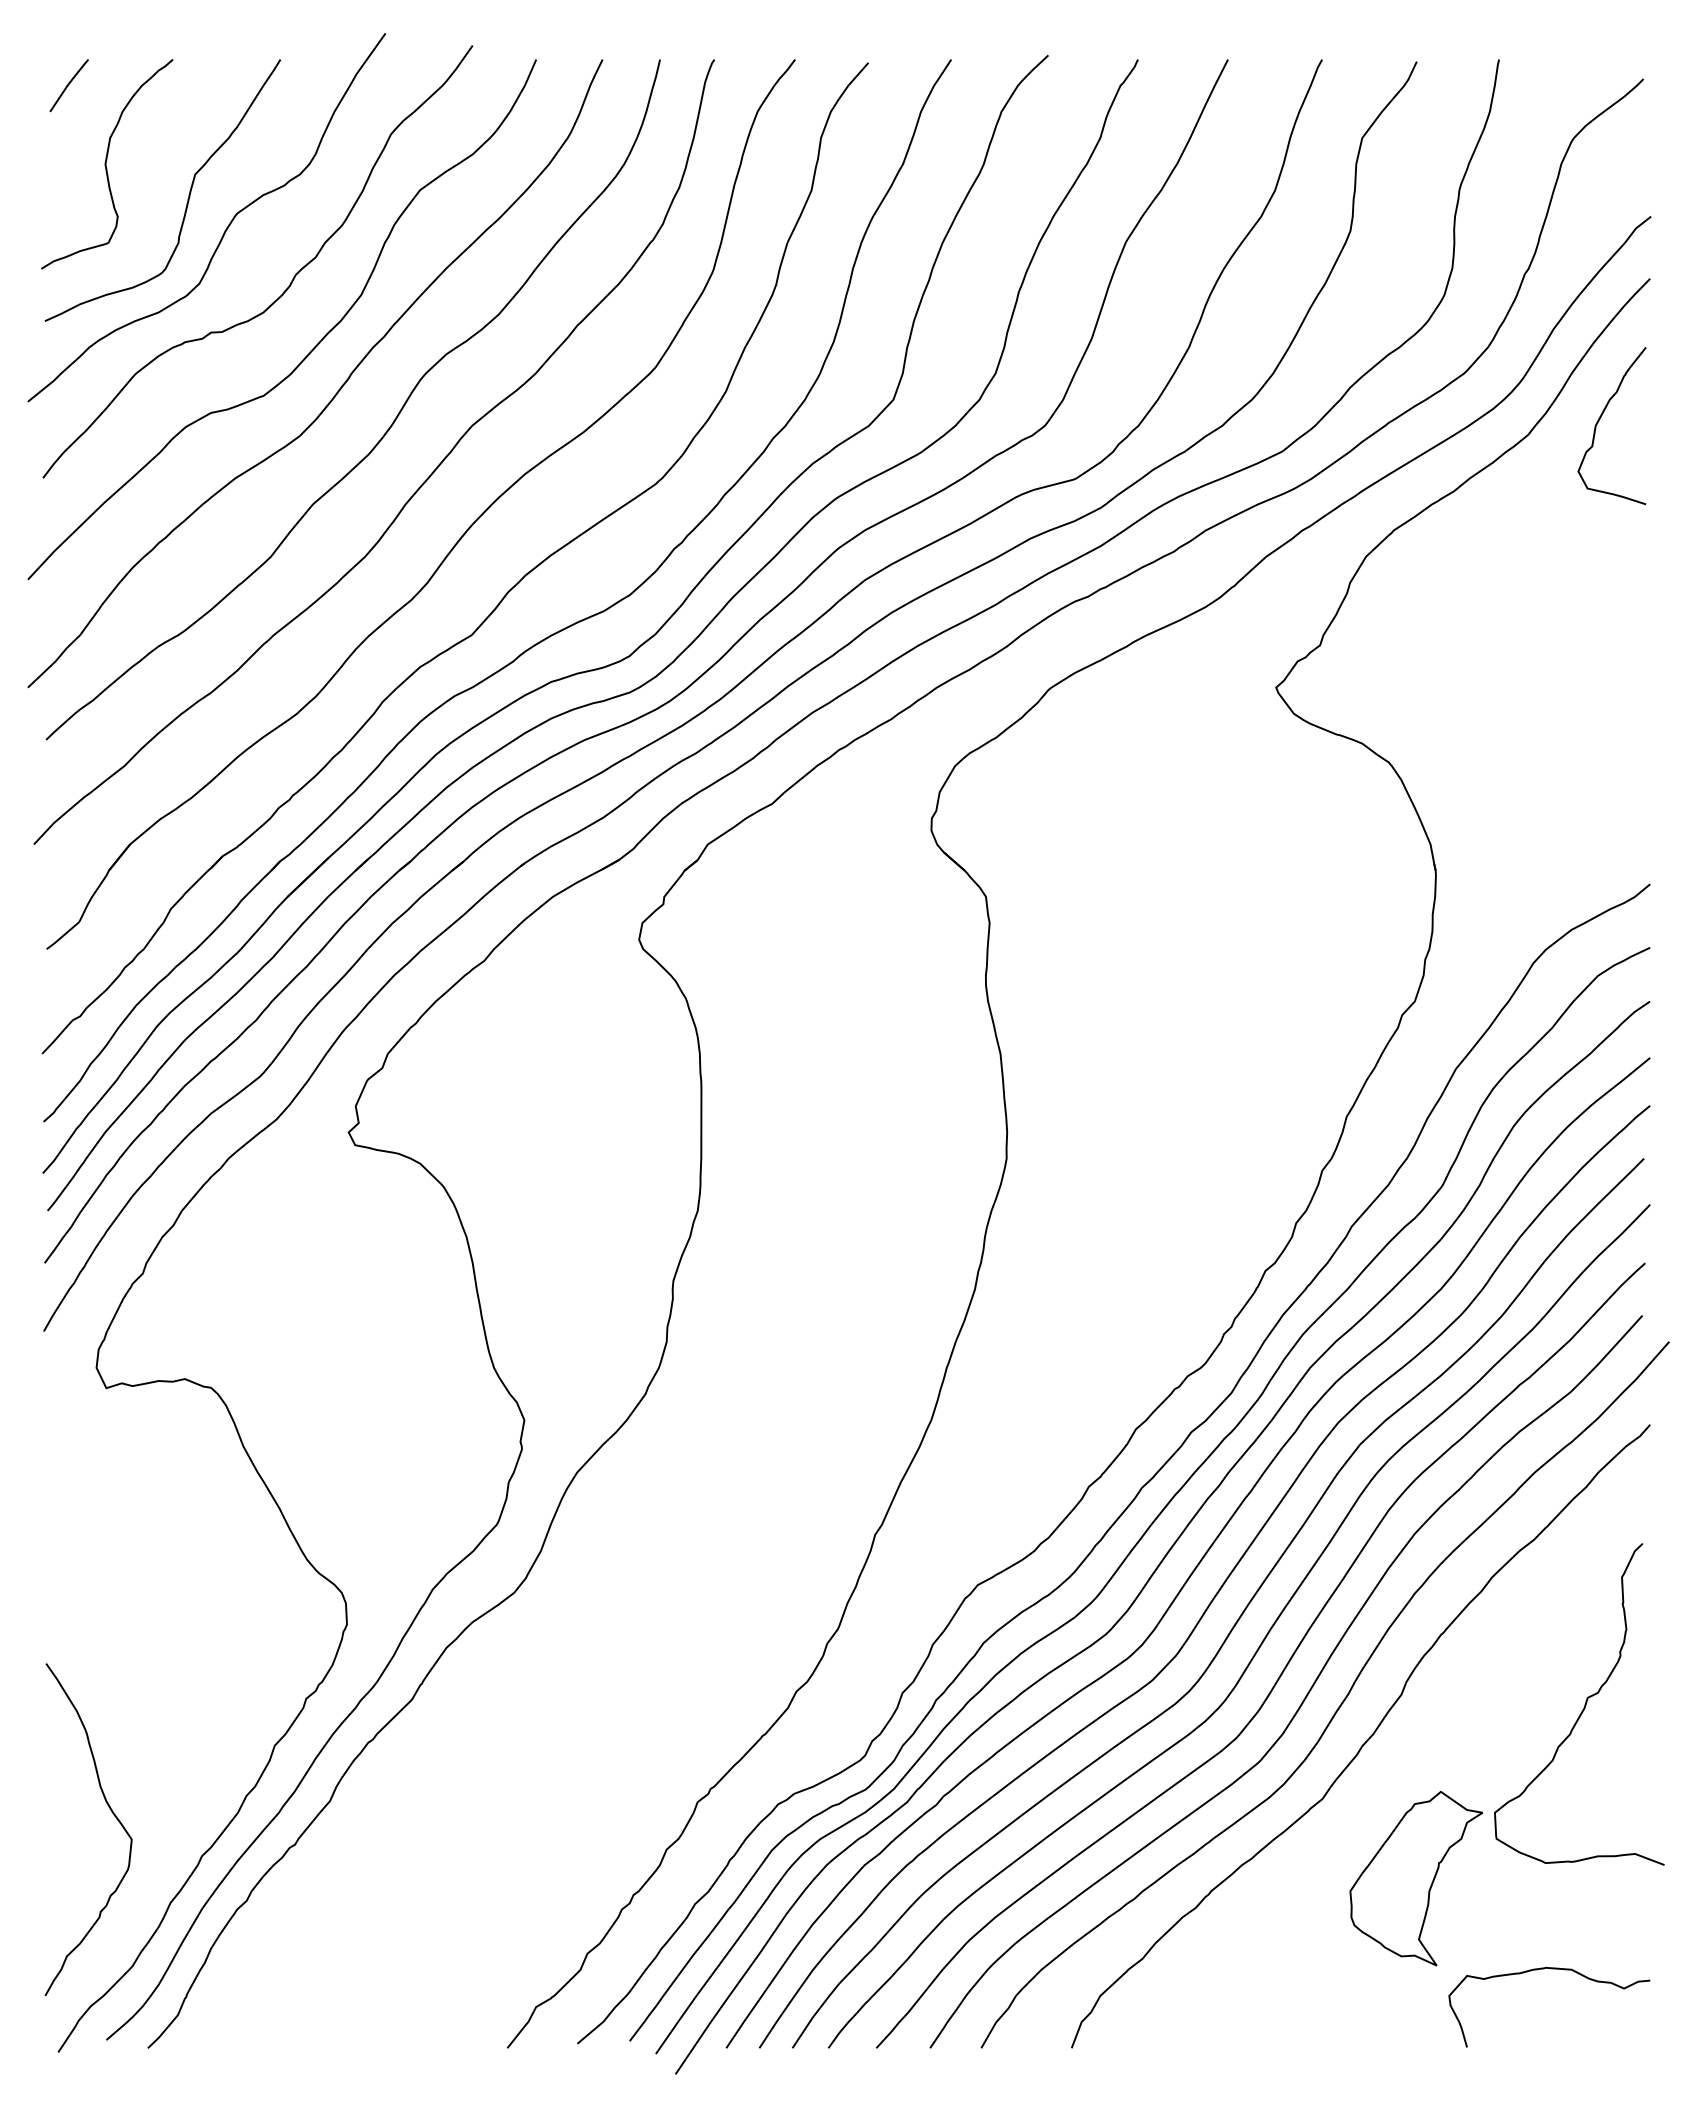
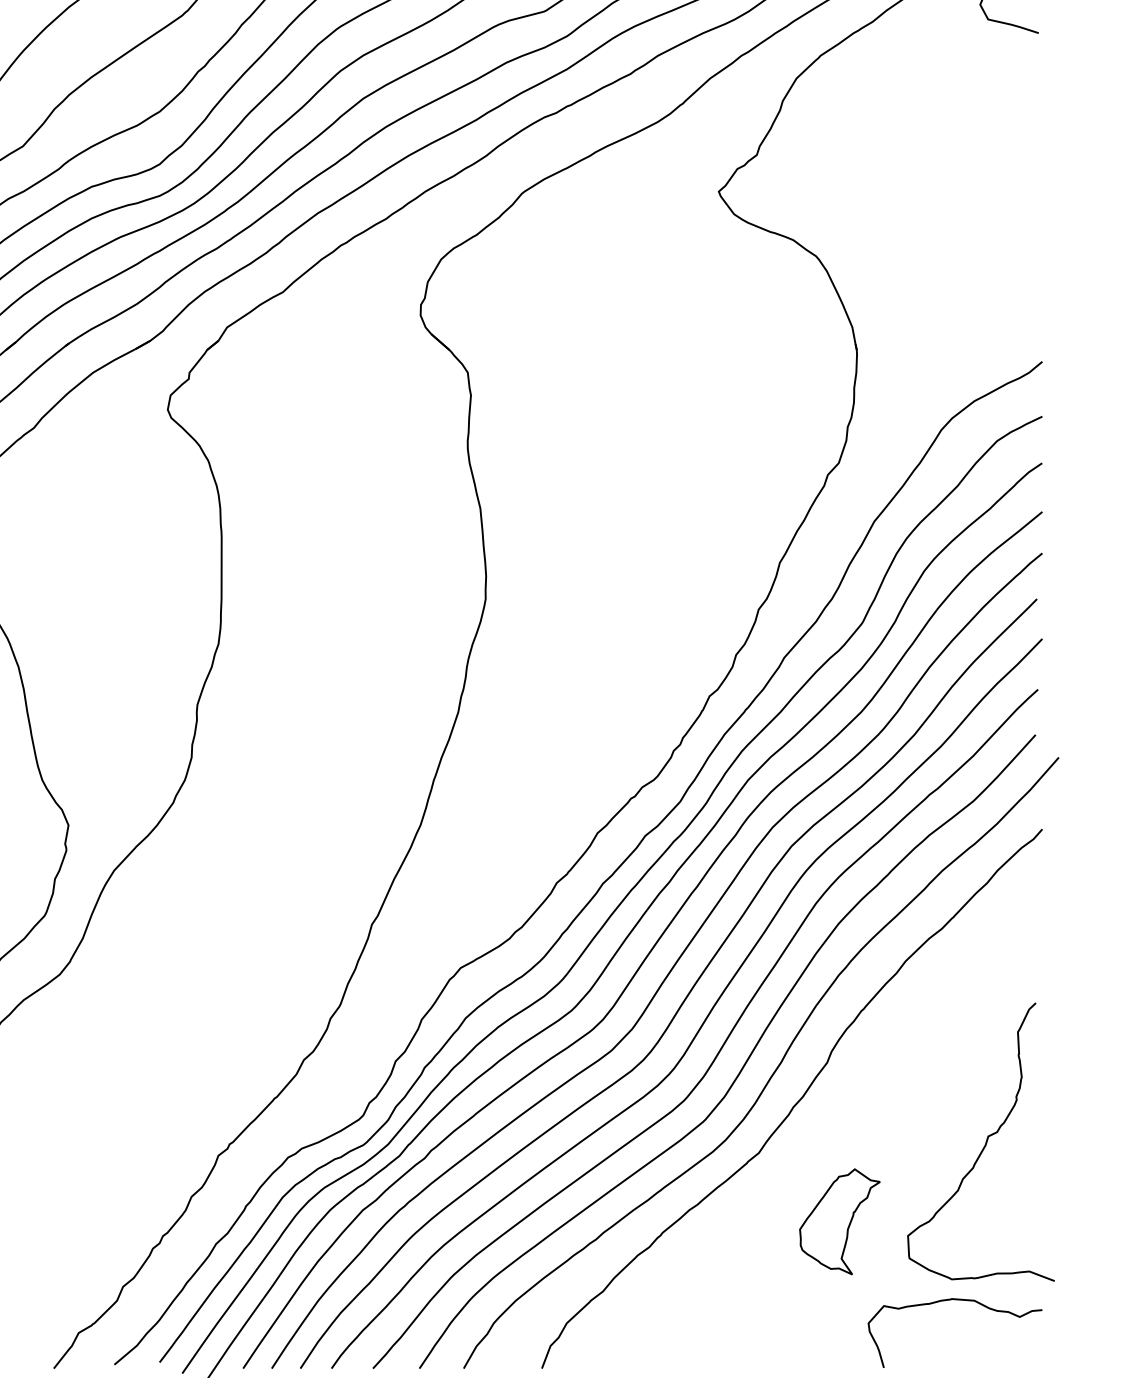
curve: (1584, 1704) -> (985, 1142), moved
part: (1415, 1878) -> (839, 1221), size x0.7

